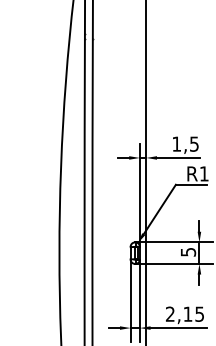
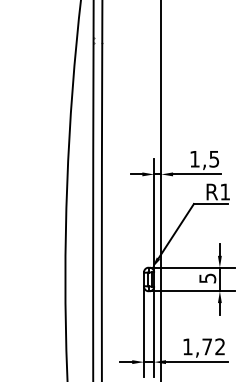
text: (184, 313) -> (203, 346), 2,15 -> 1,72

